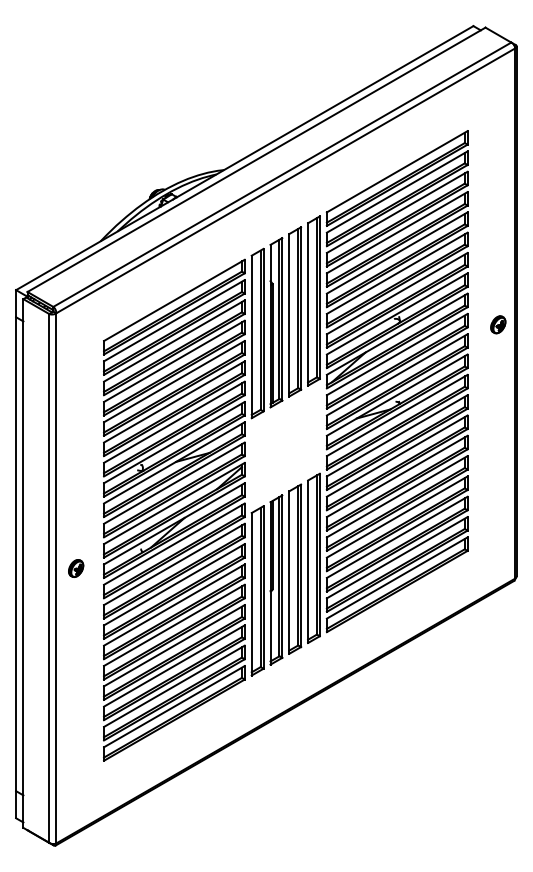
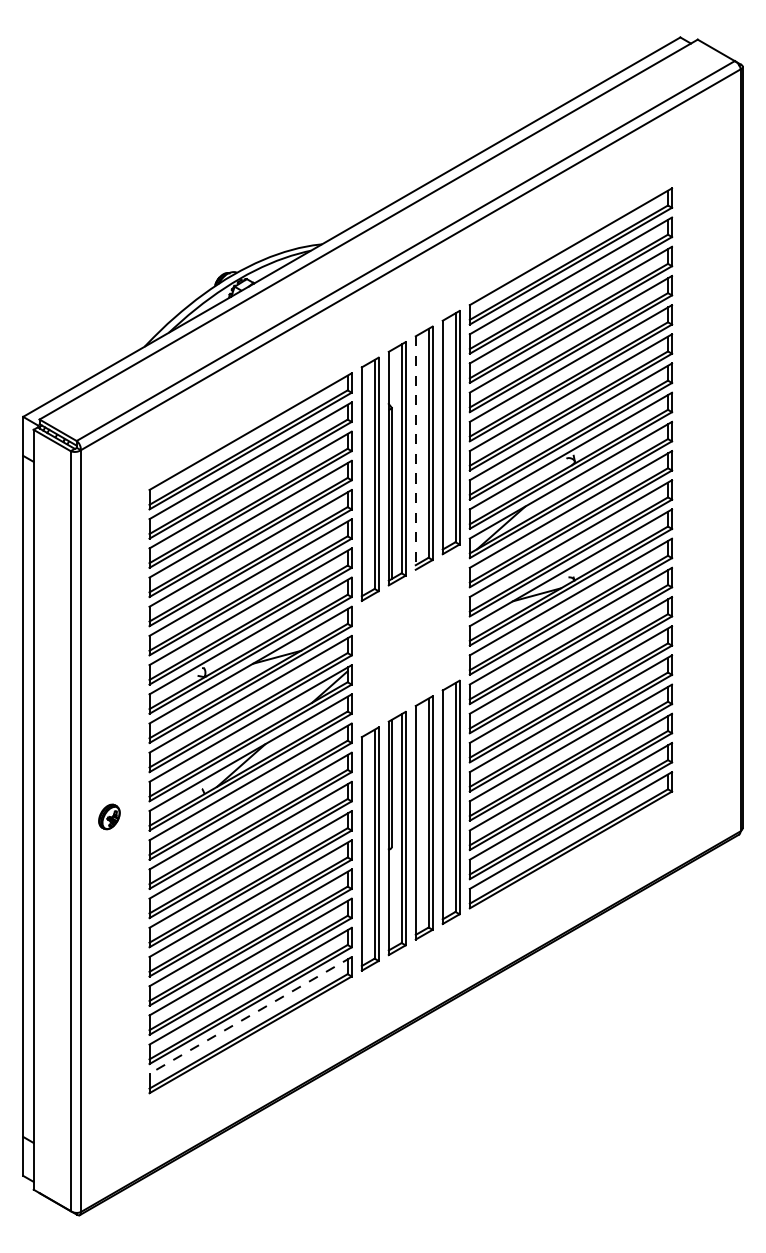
line: (289, 315) -> (416, 453), solid -> dashed
part: (498, 324) -> (716, 466), removed
line: (173, 706) -> (249, 1015), solid -> dashed

